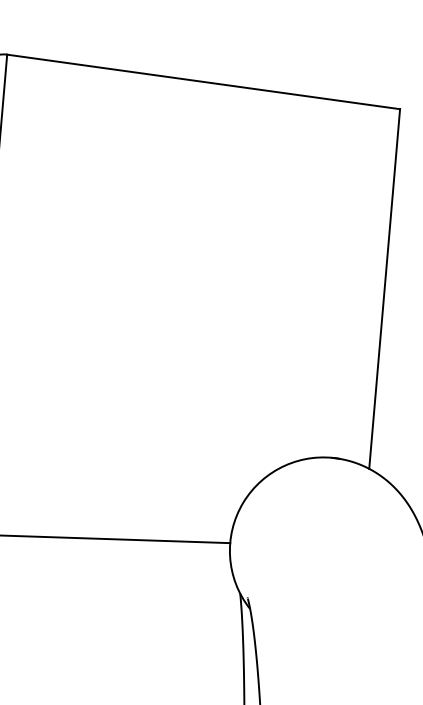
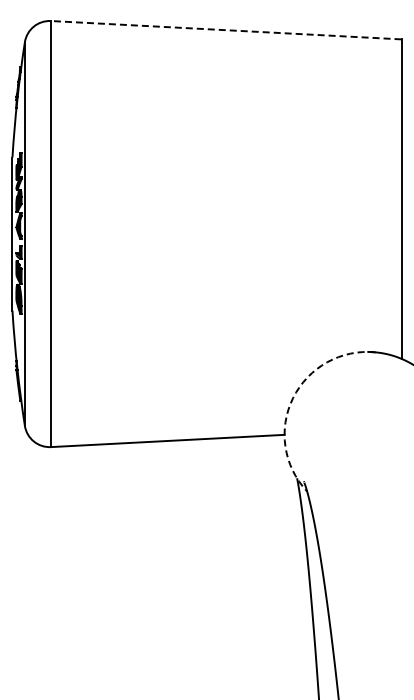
line: (202, 82) -> (225, 30), solid -> dashed
arc: (243, 503) -> (293, 398), solid -> dashed

